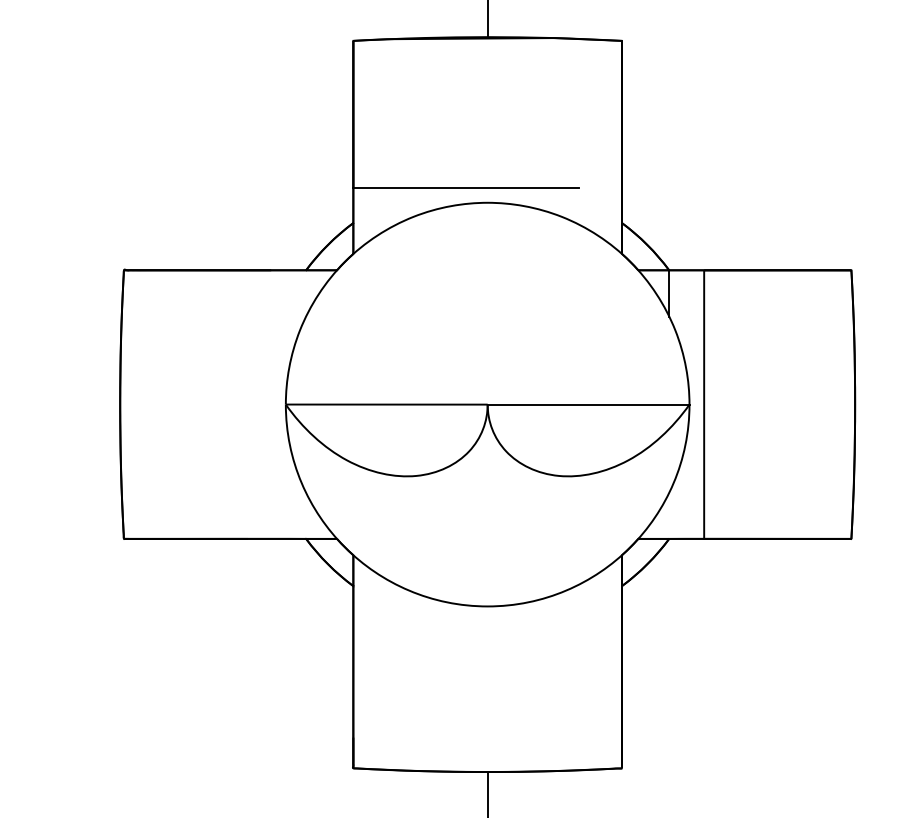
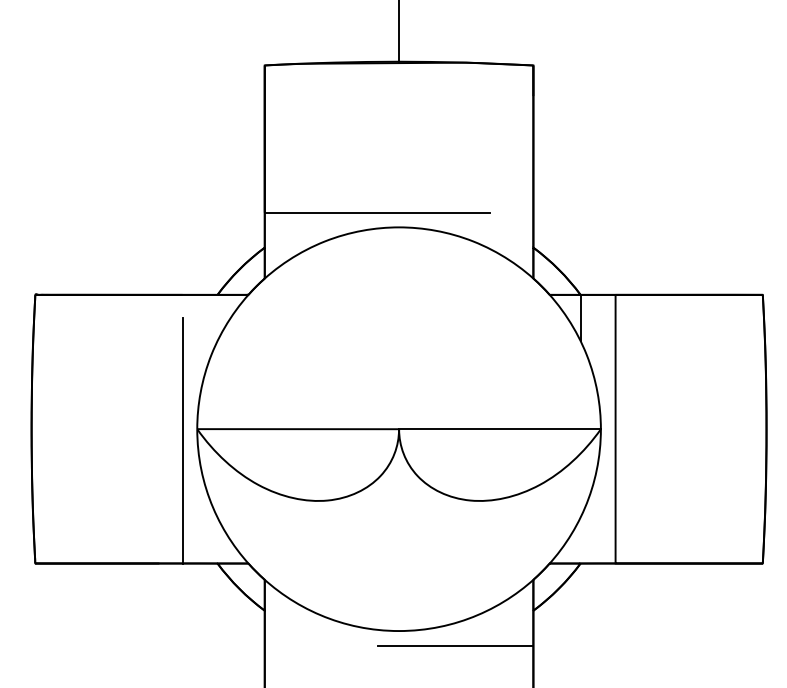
line: (271, 415) -> (182, 440), added
line: (543, 621) -> (454, 646), added

